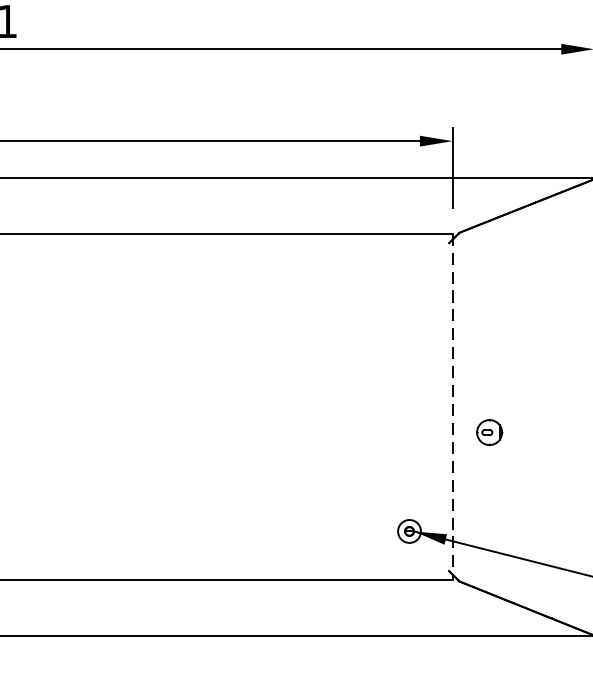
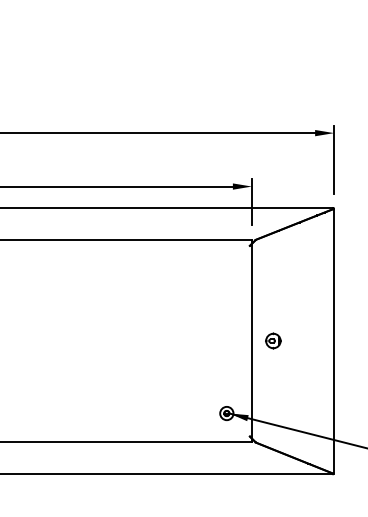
line: (451, 407) -> (251, 341), dashed -> solid
part: (489, 431) -> (273, 340), moved

